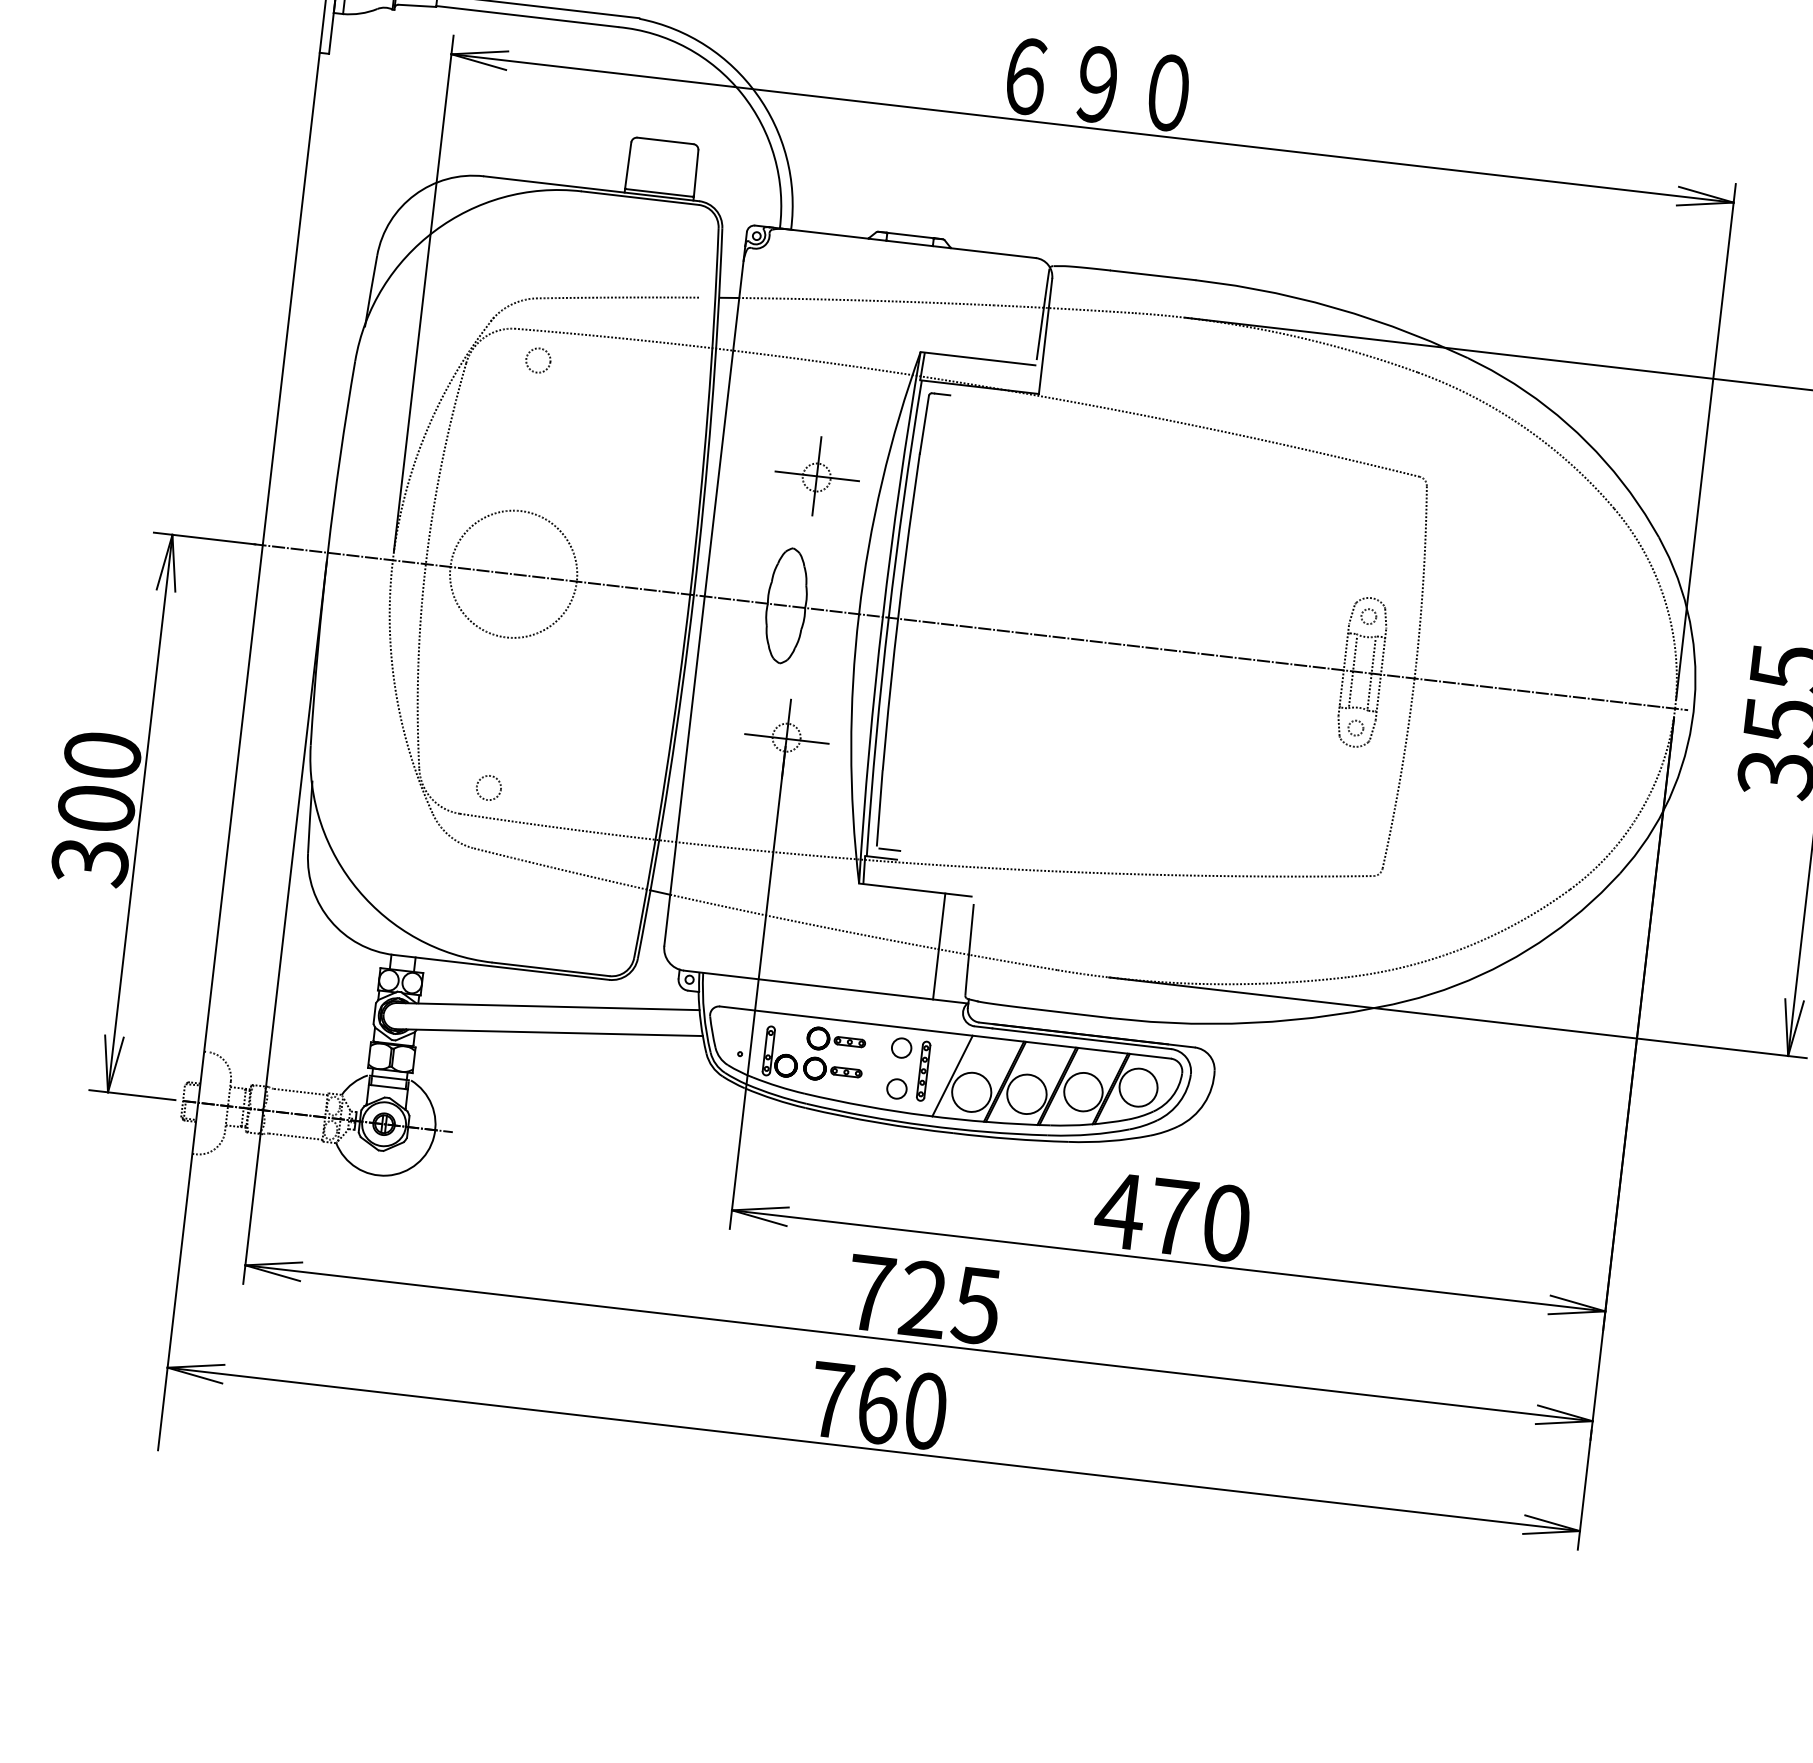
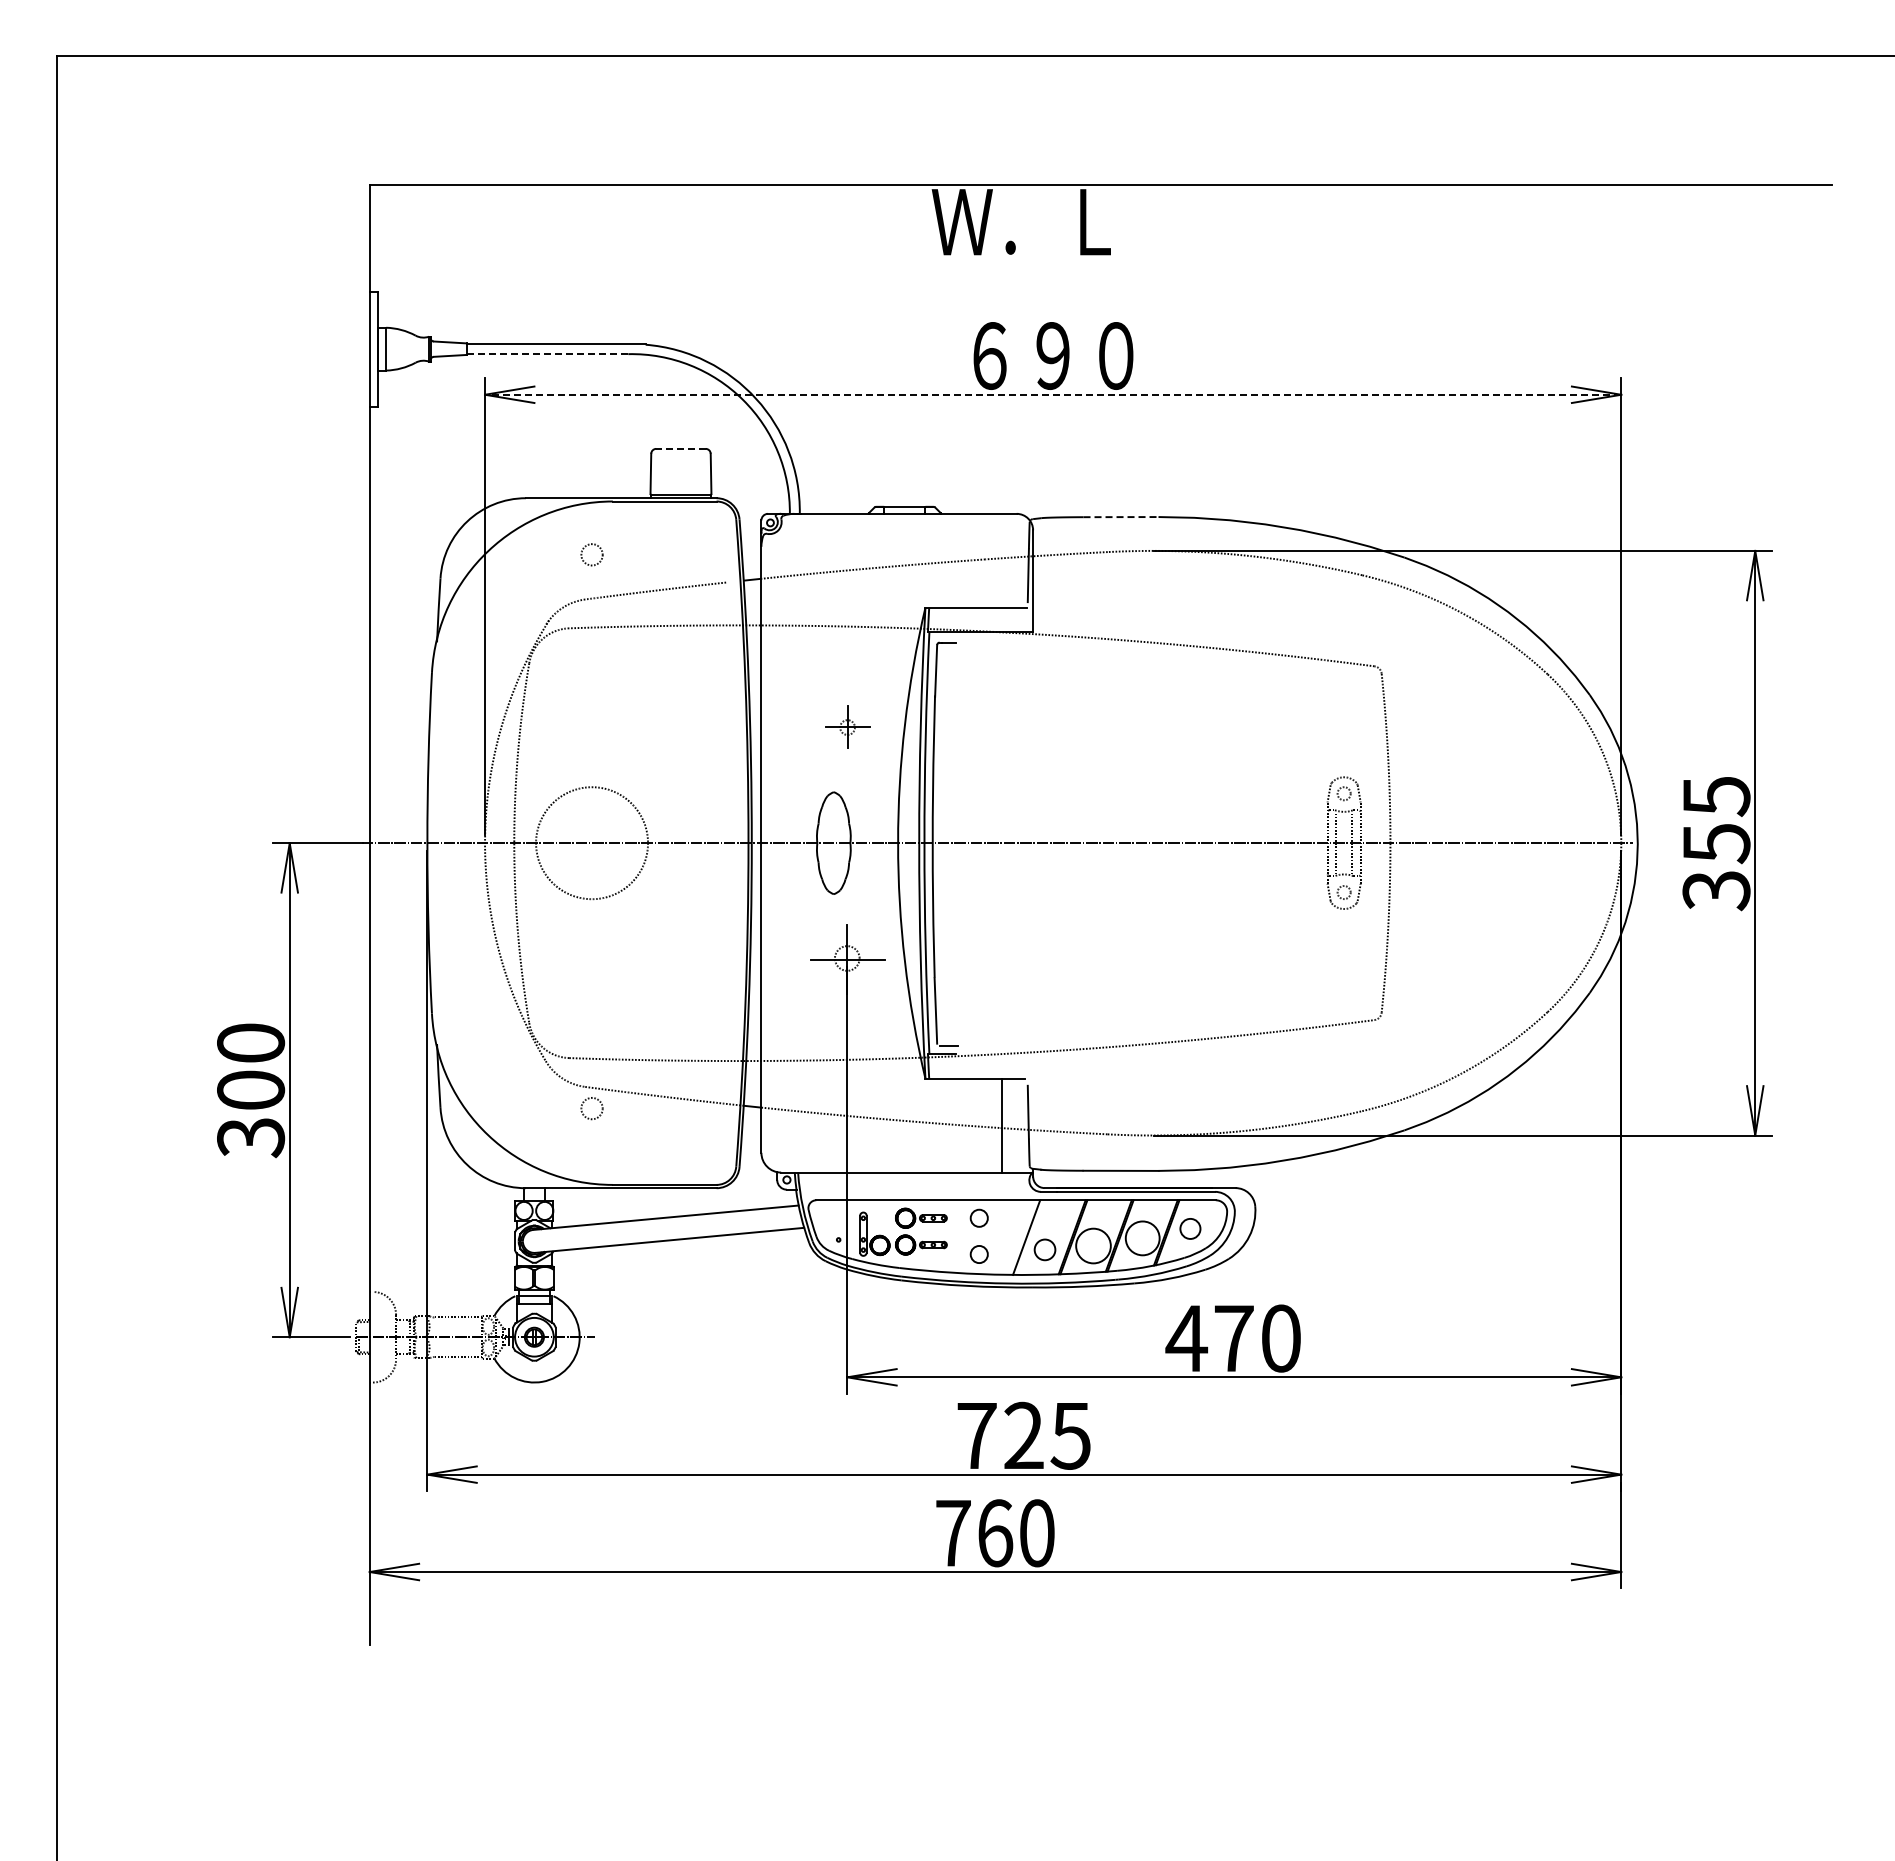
line: (527, 16) -> (547, 354), solid -> dashed
line: (1091, 128) -> (1052, 394), solid -> dashed
line: (665, 140) -> (680, 448), solid -> dashed
line: (1153, 275) -> (1121, 517), solid -> dashed
circle: (537, 360) -> (591, 554), moved
part: (817, 475) -> (847, 726), size x0.6
circle: (488, 787) -> (591, 1108), moved
part: (923, 1071) -> (1000, 1236), removed
circle: (1138, 1087) -> (1190, 1228), size x0.6
circle: (971, 1091) -> (1044, 1249), size x0.6

